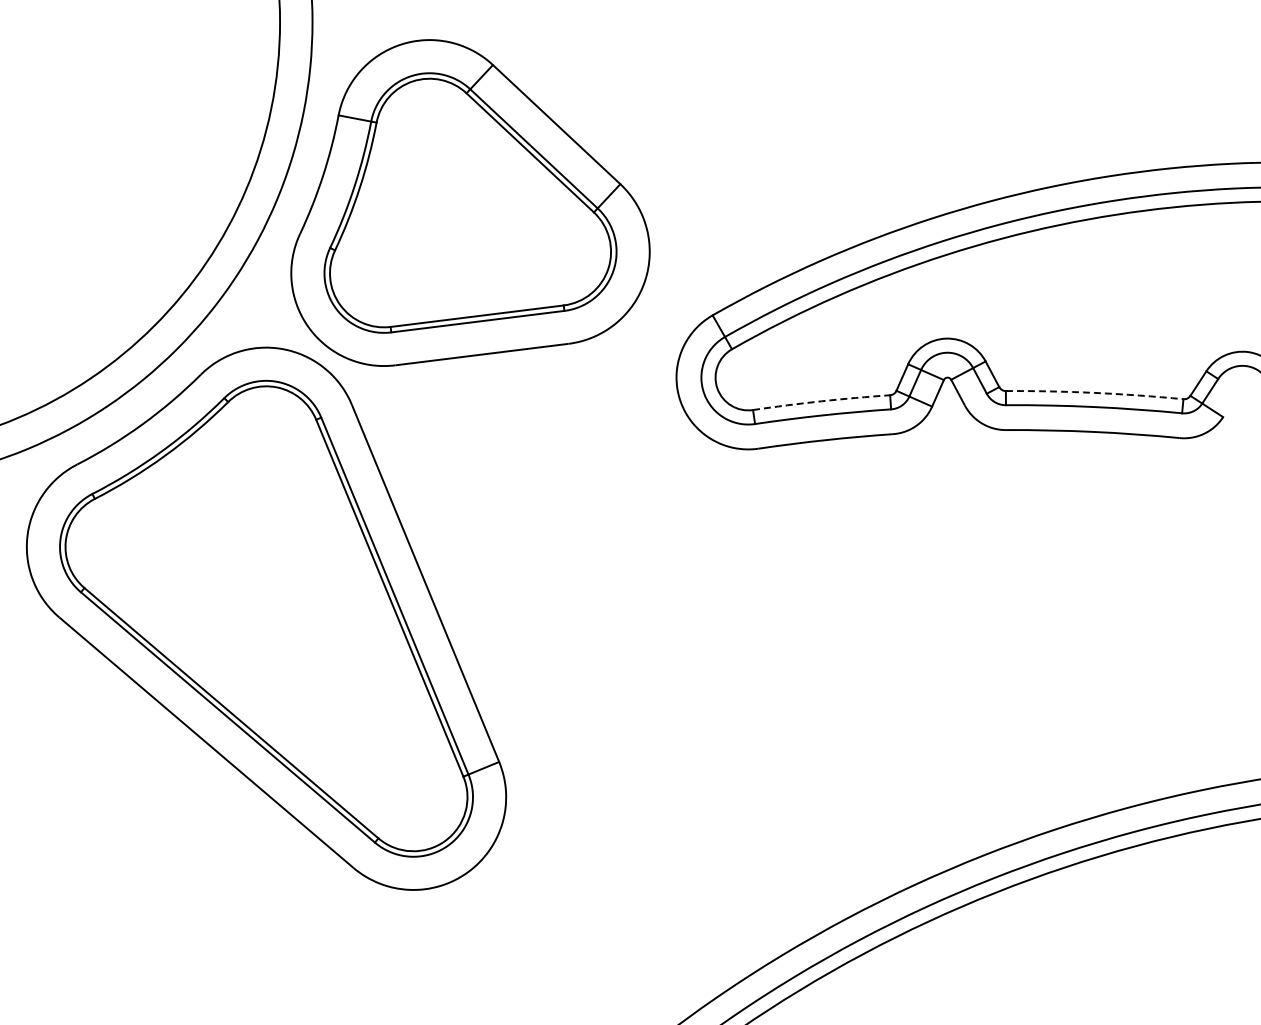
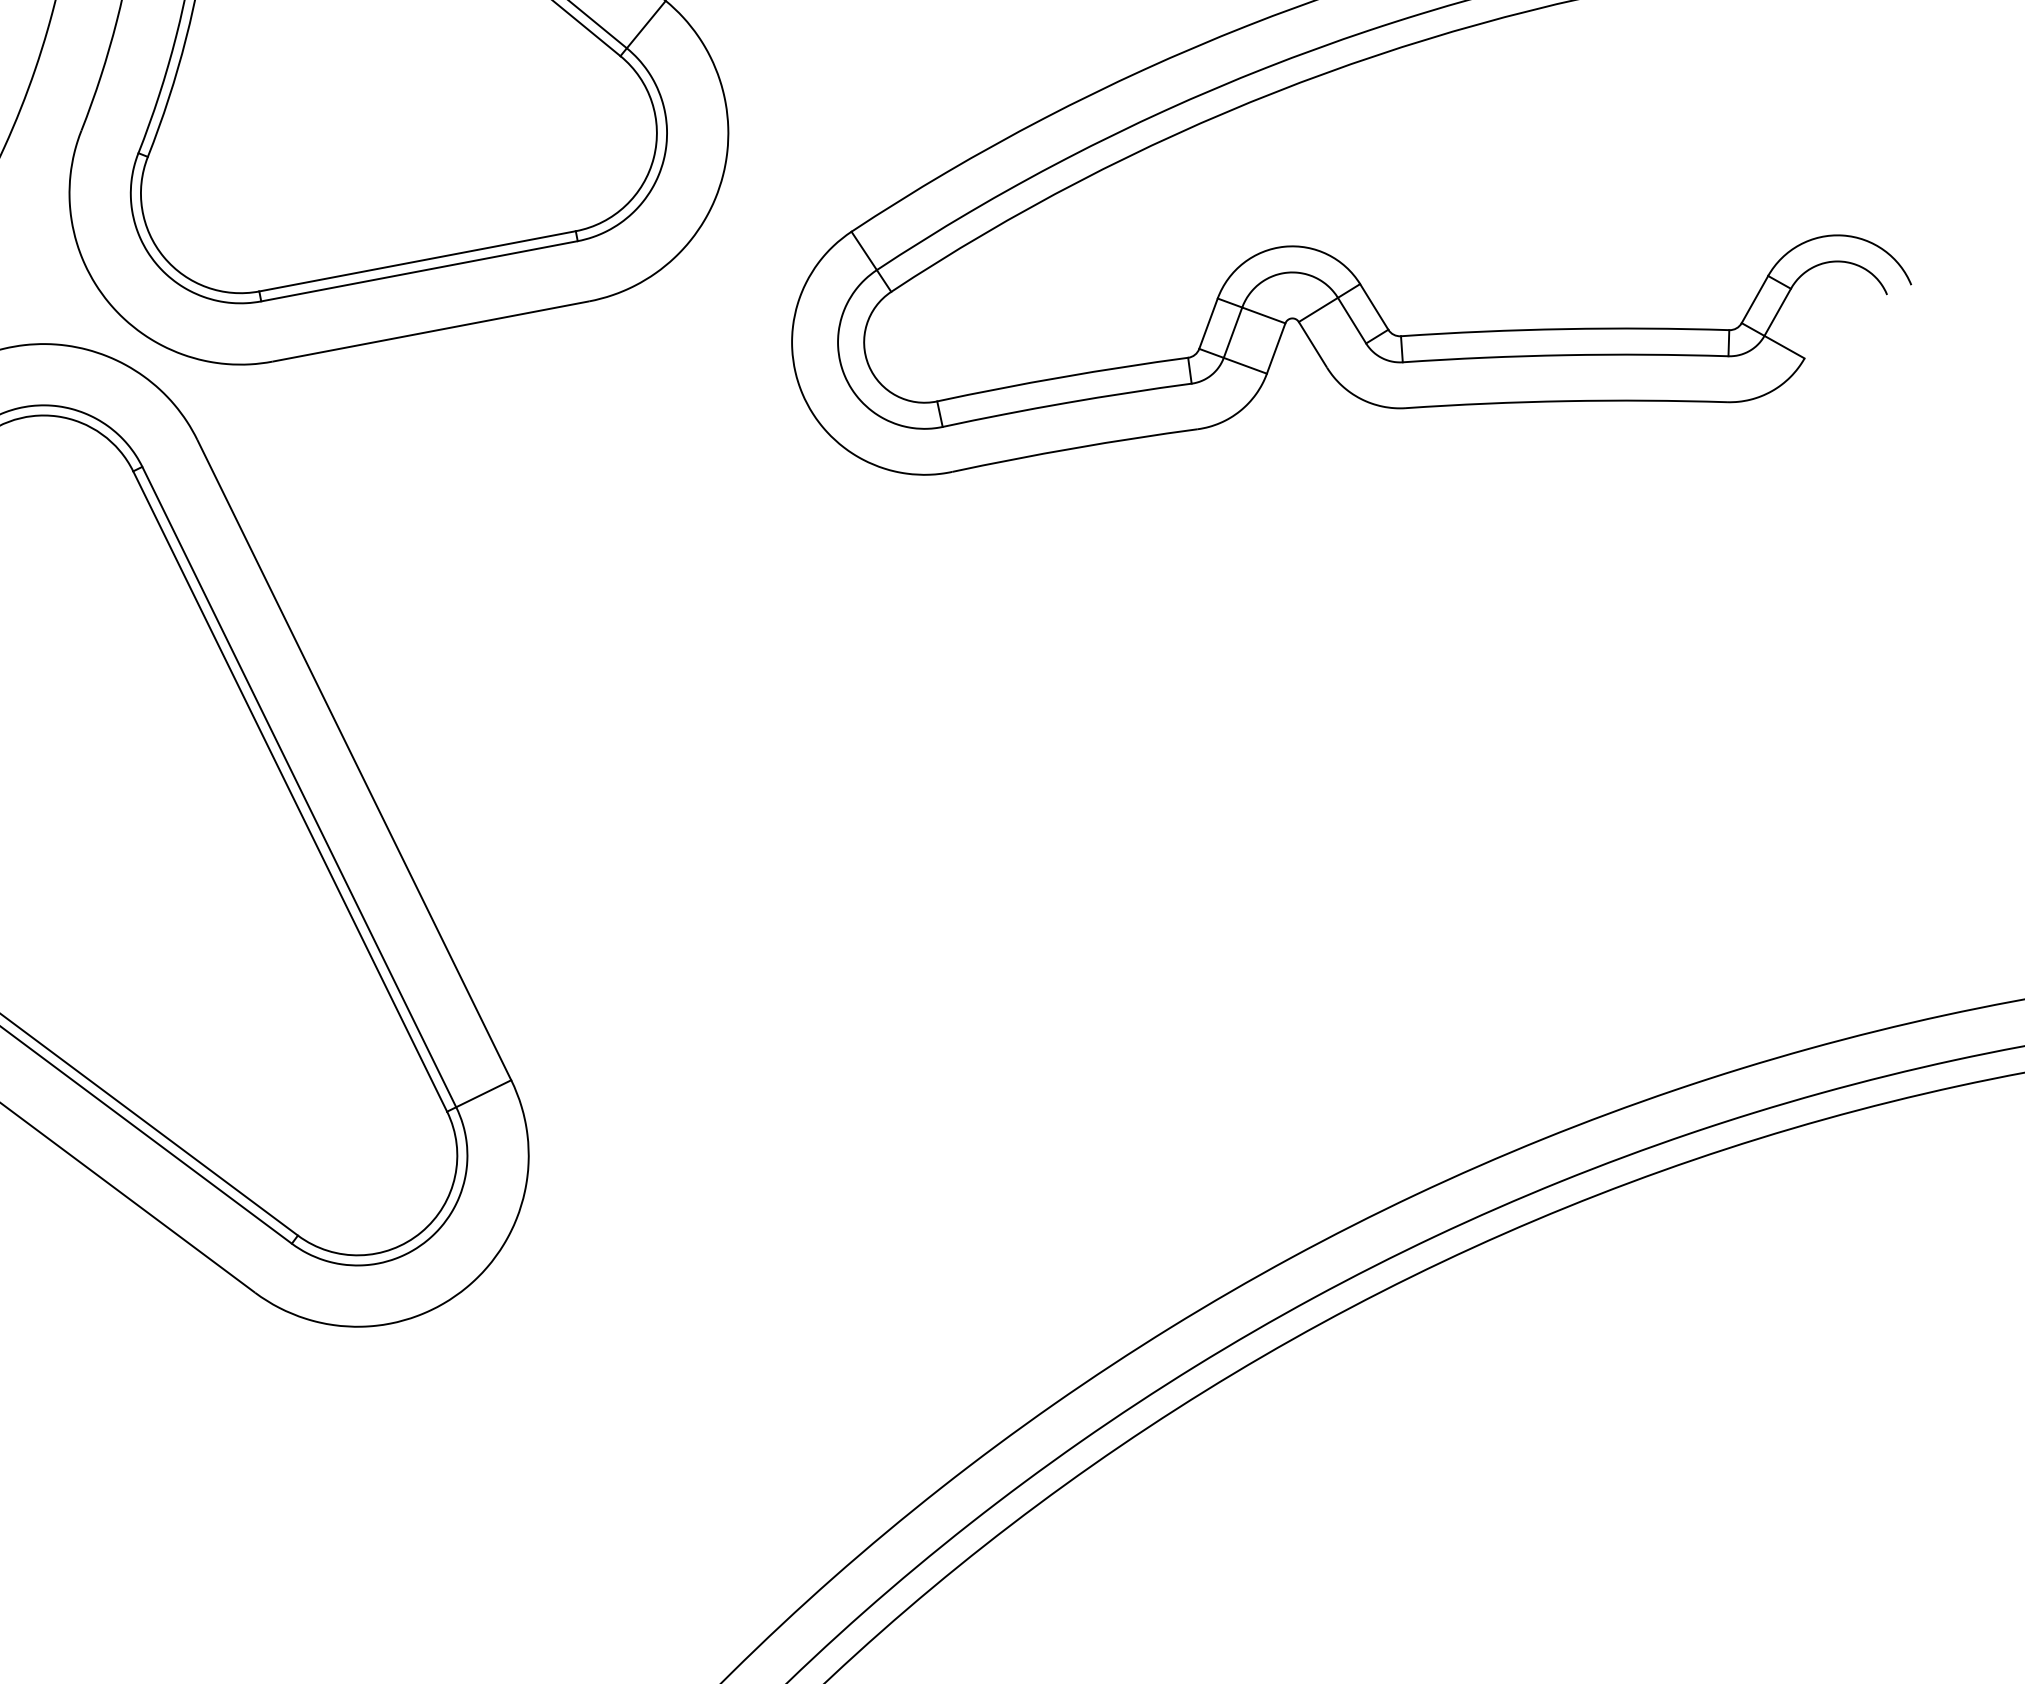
arc: (1094, 392) -> (1564, 328), dashed -> solid
arc: (821, 401) -> (1062, 377), dashed -> solid

